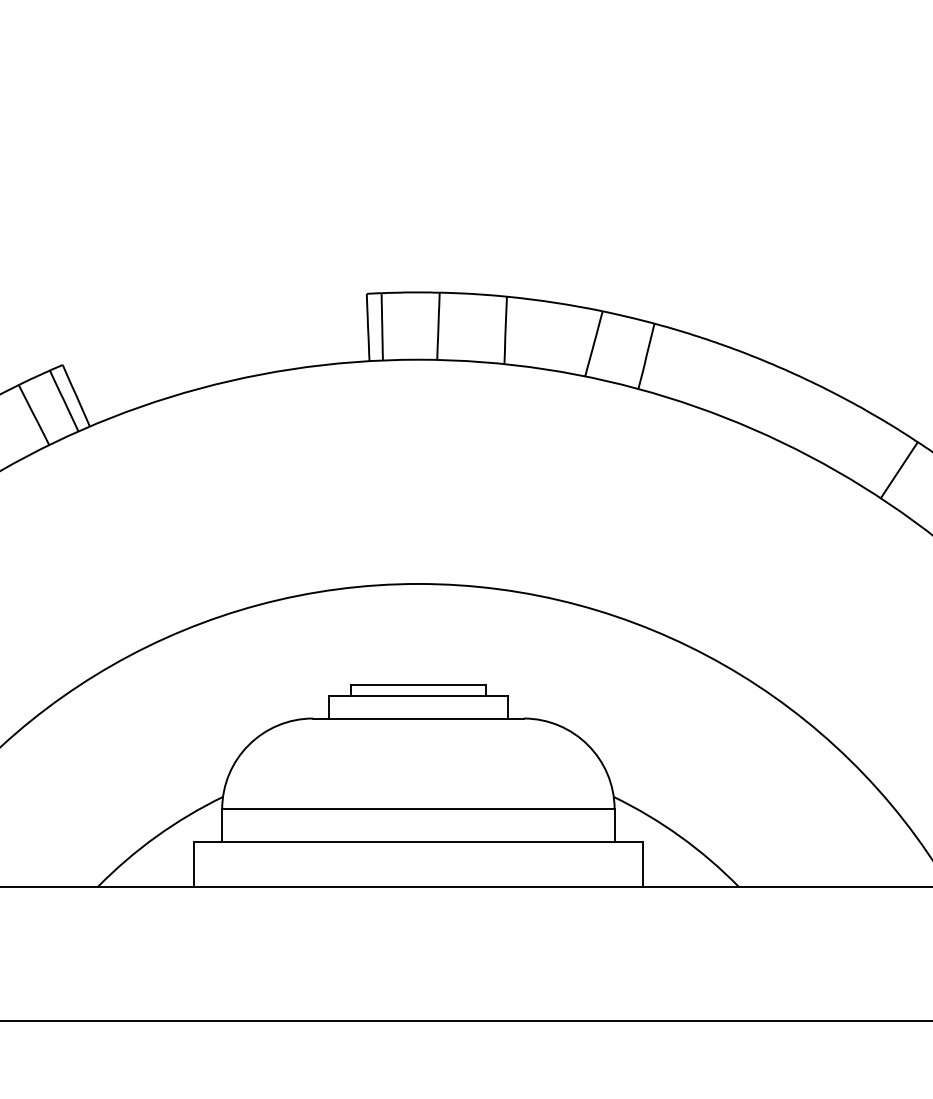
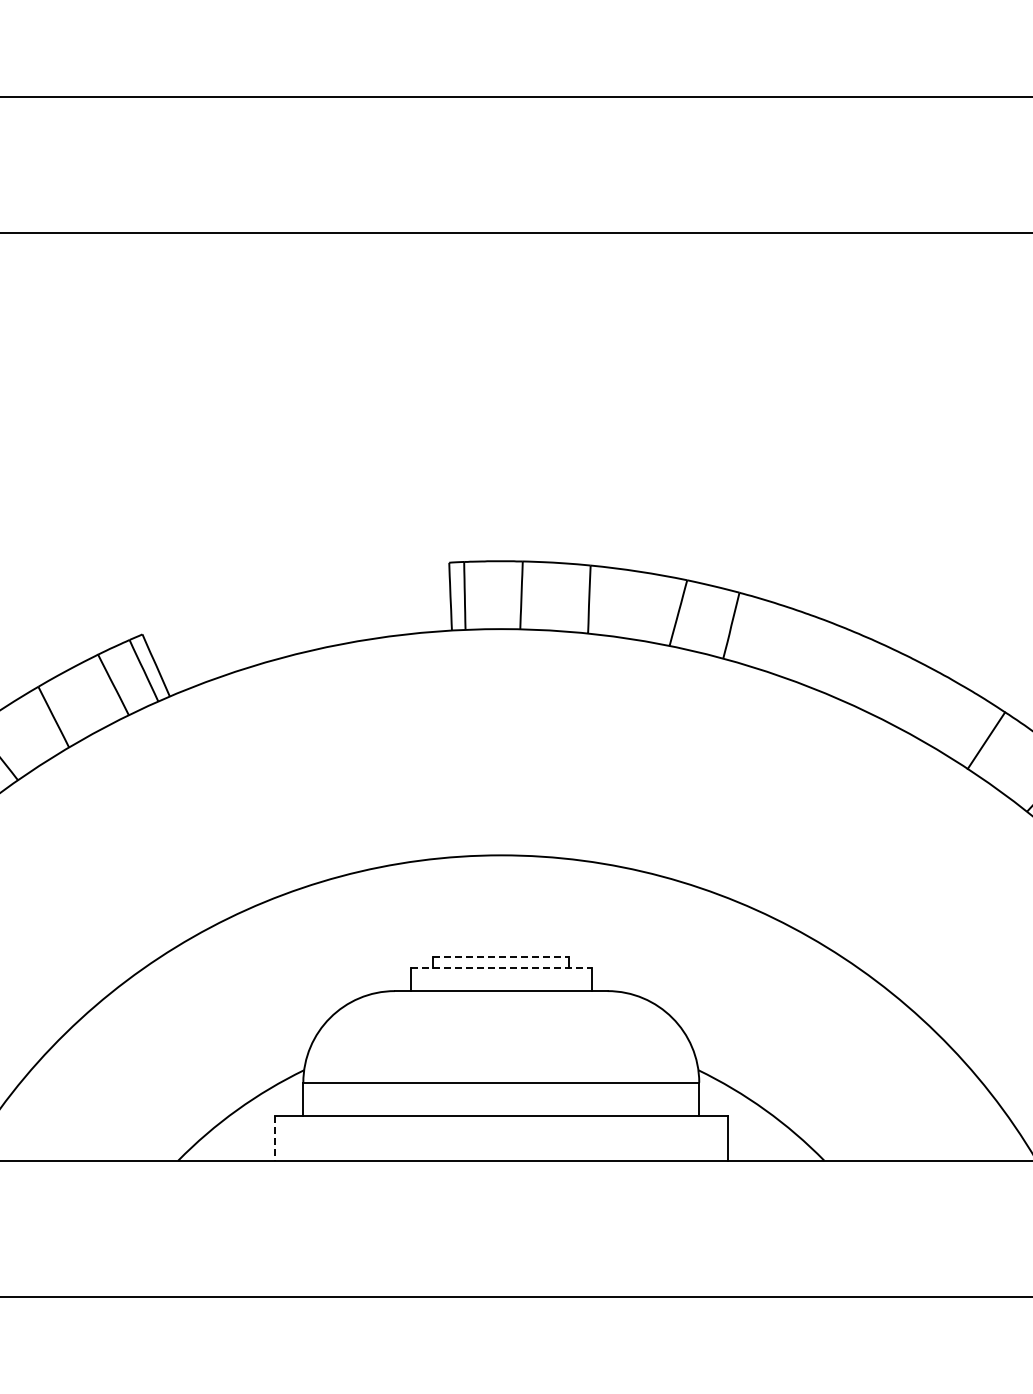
line: (418, 685) -> (501, 957), solid -> dashed
line: (418, 696) -> (501, 968), solid -> dashed
line: (194, 864) -> (275, 1138), solid -> dashed

